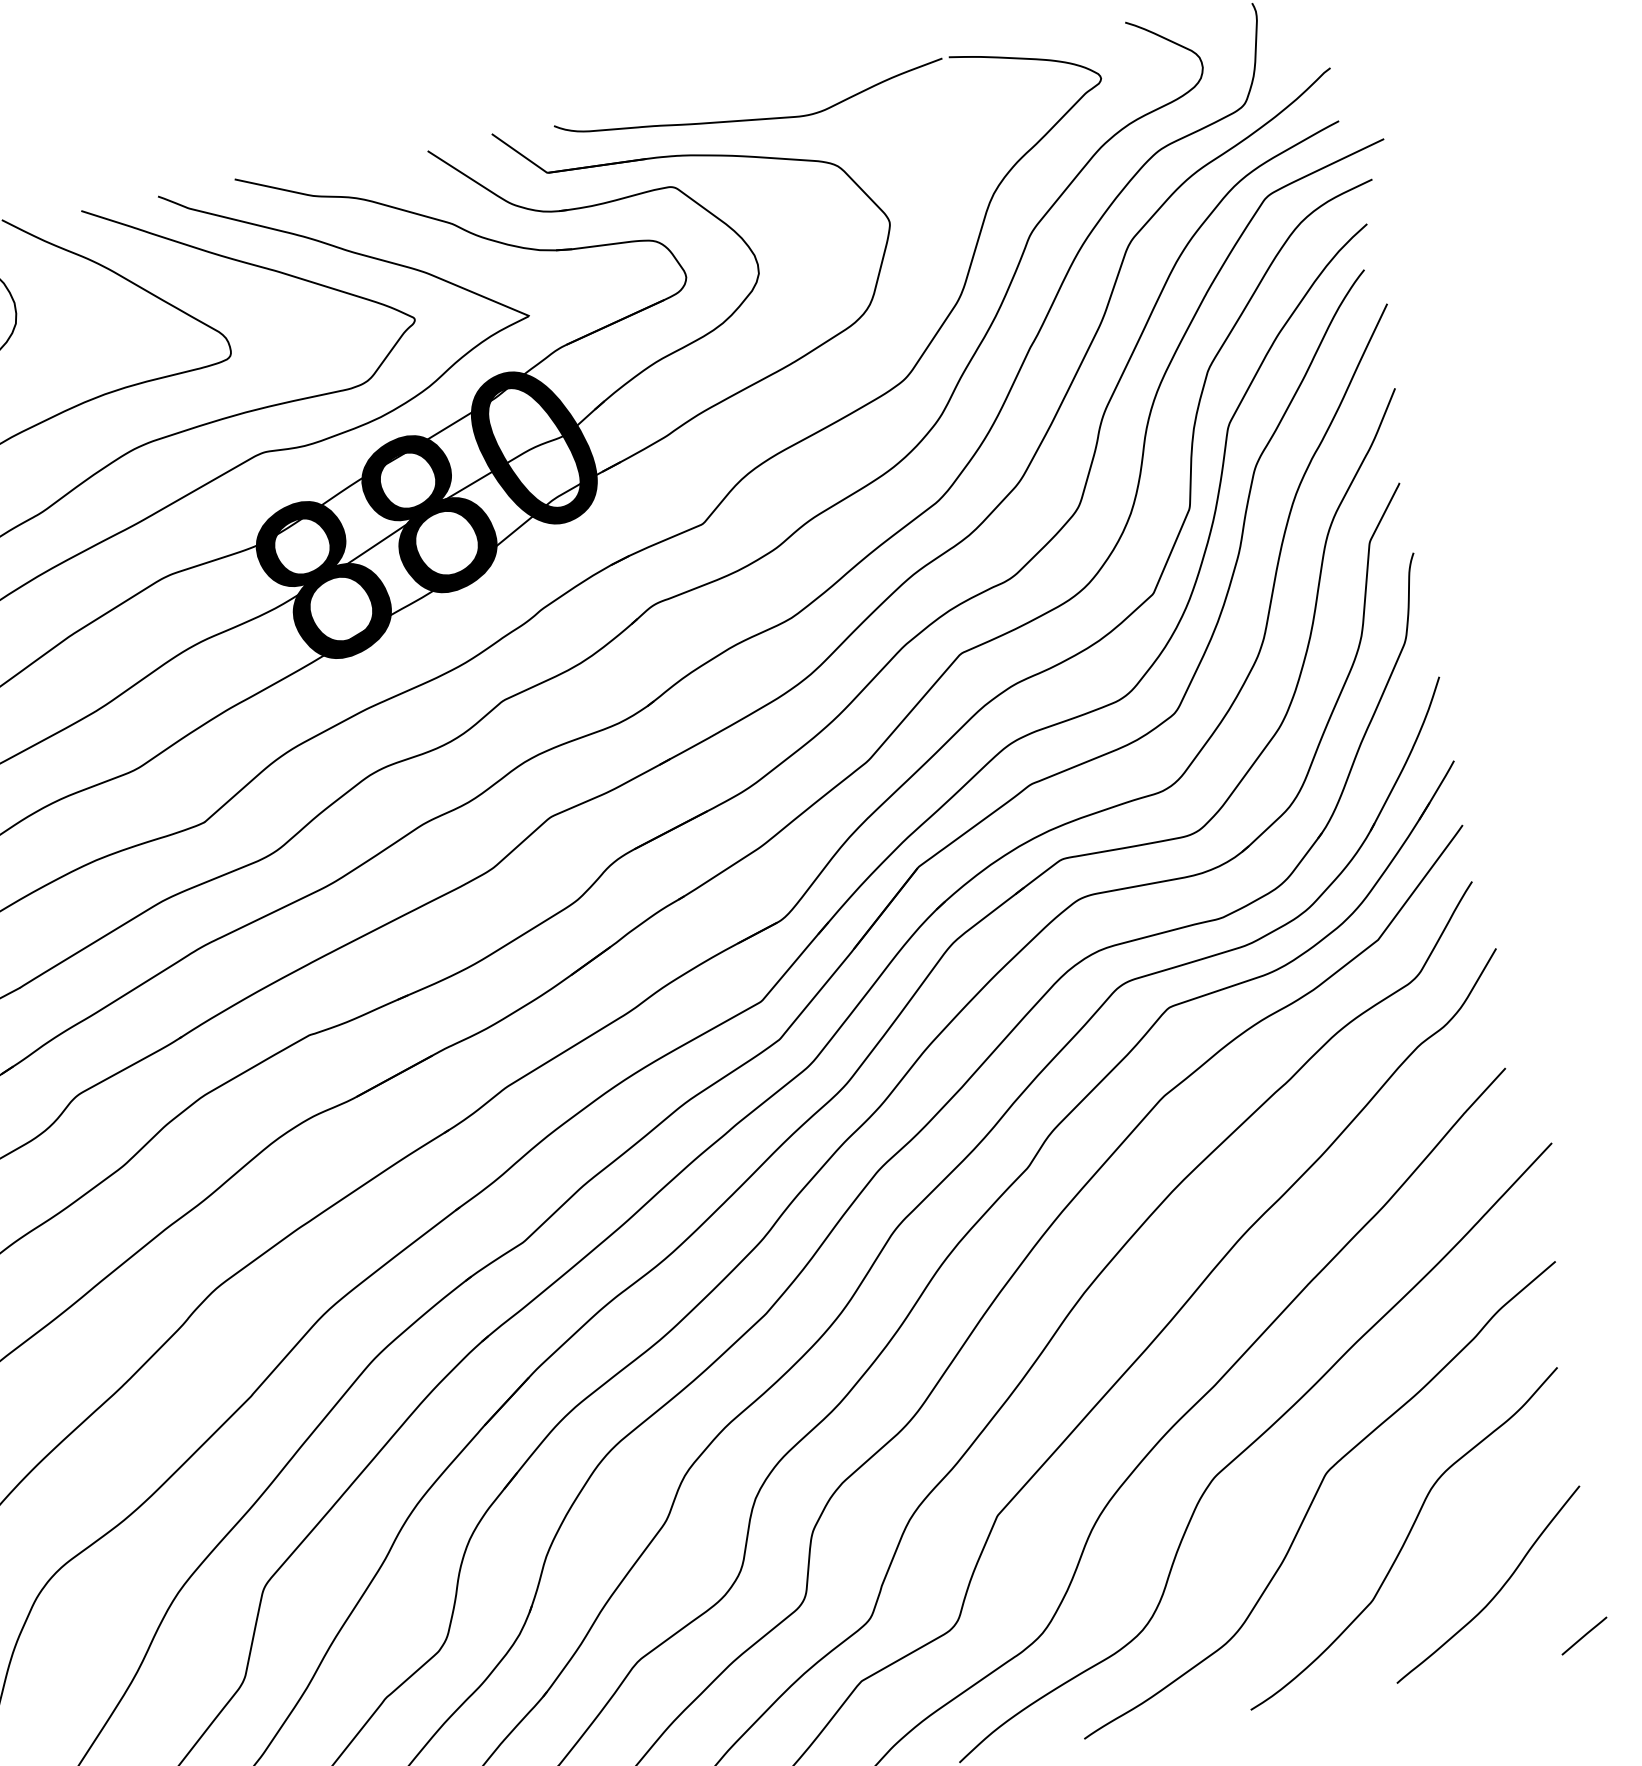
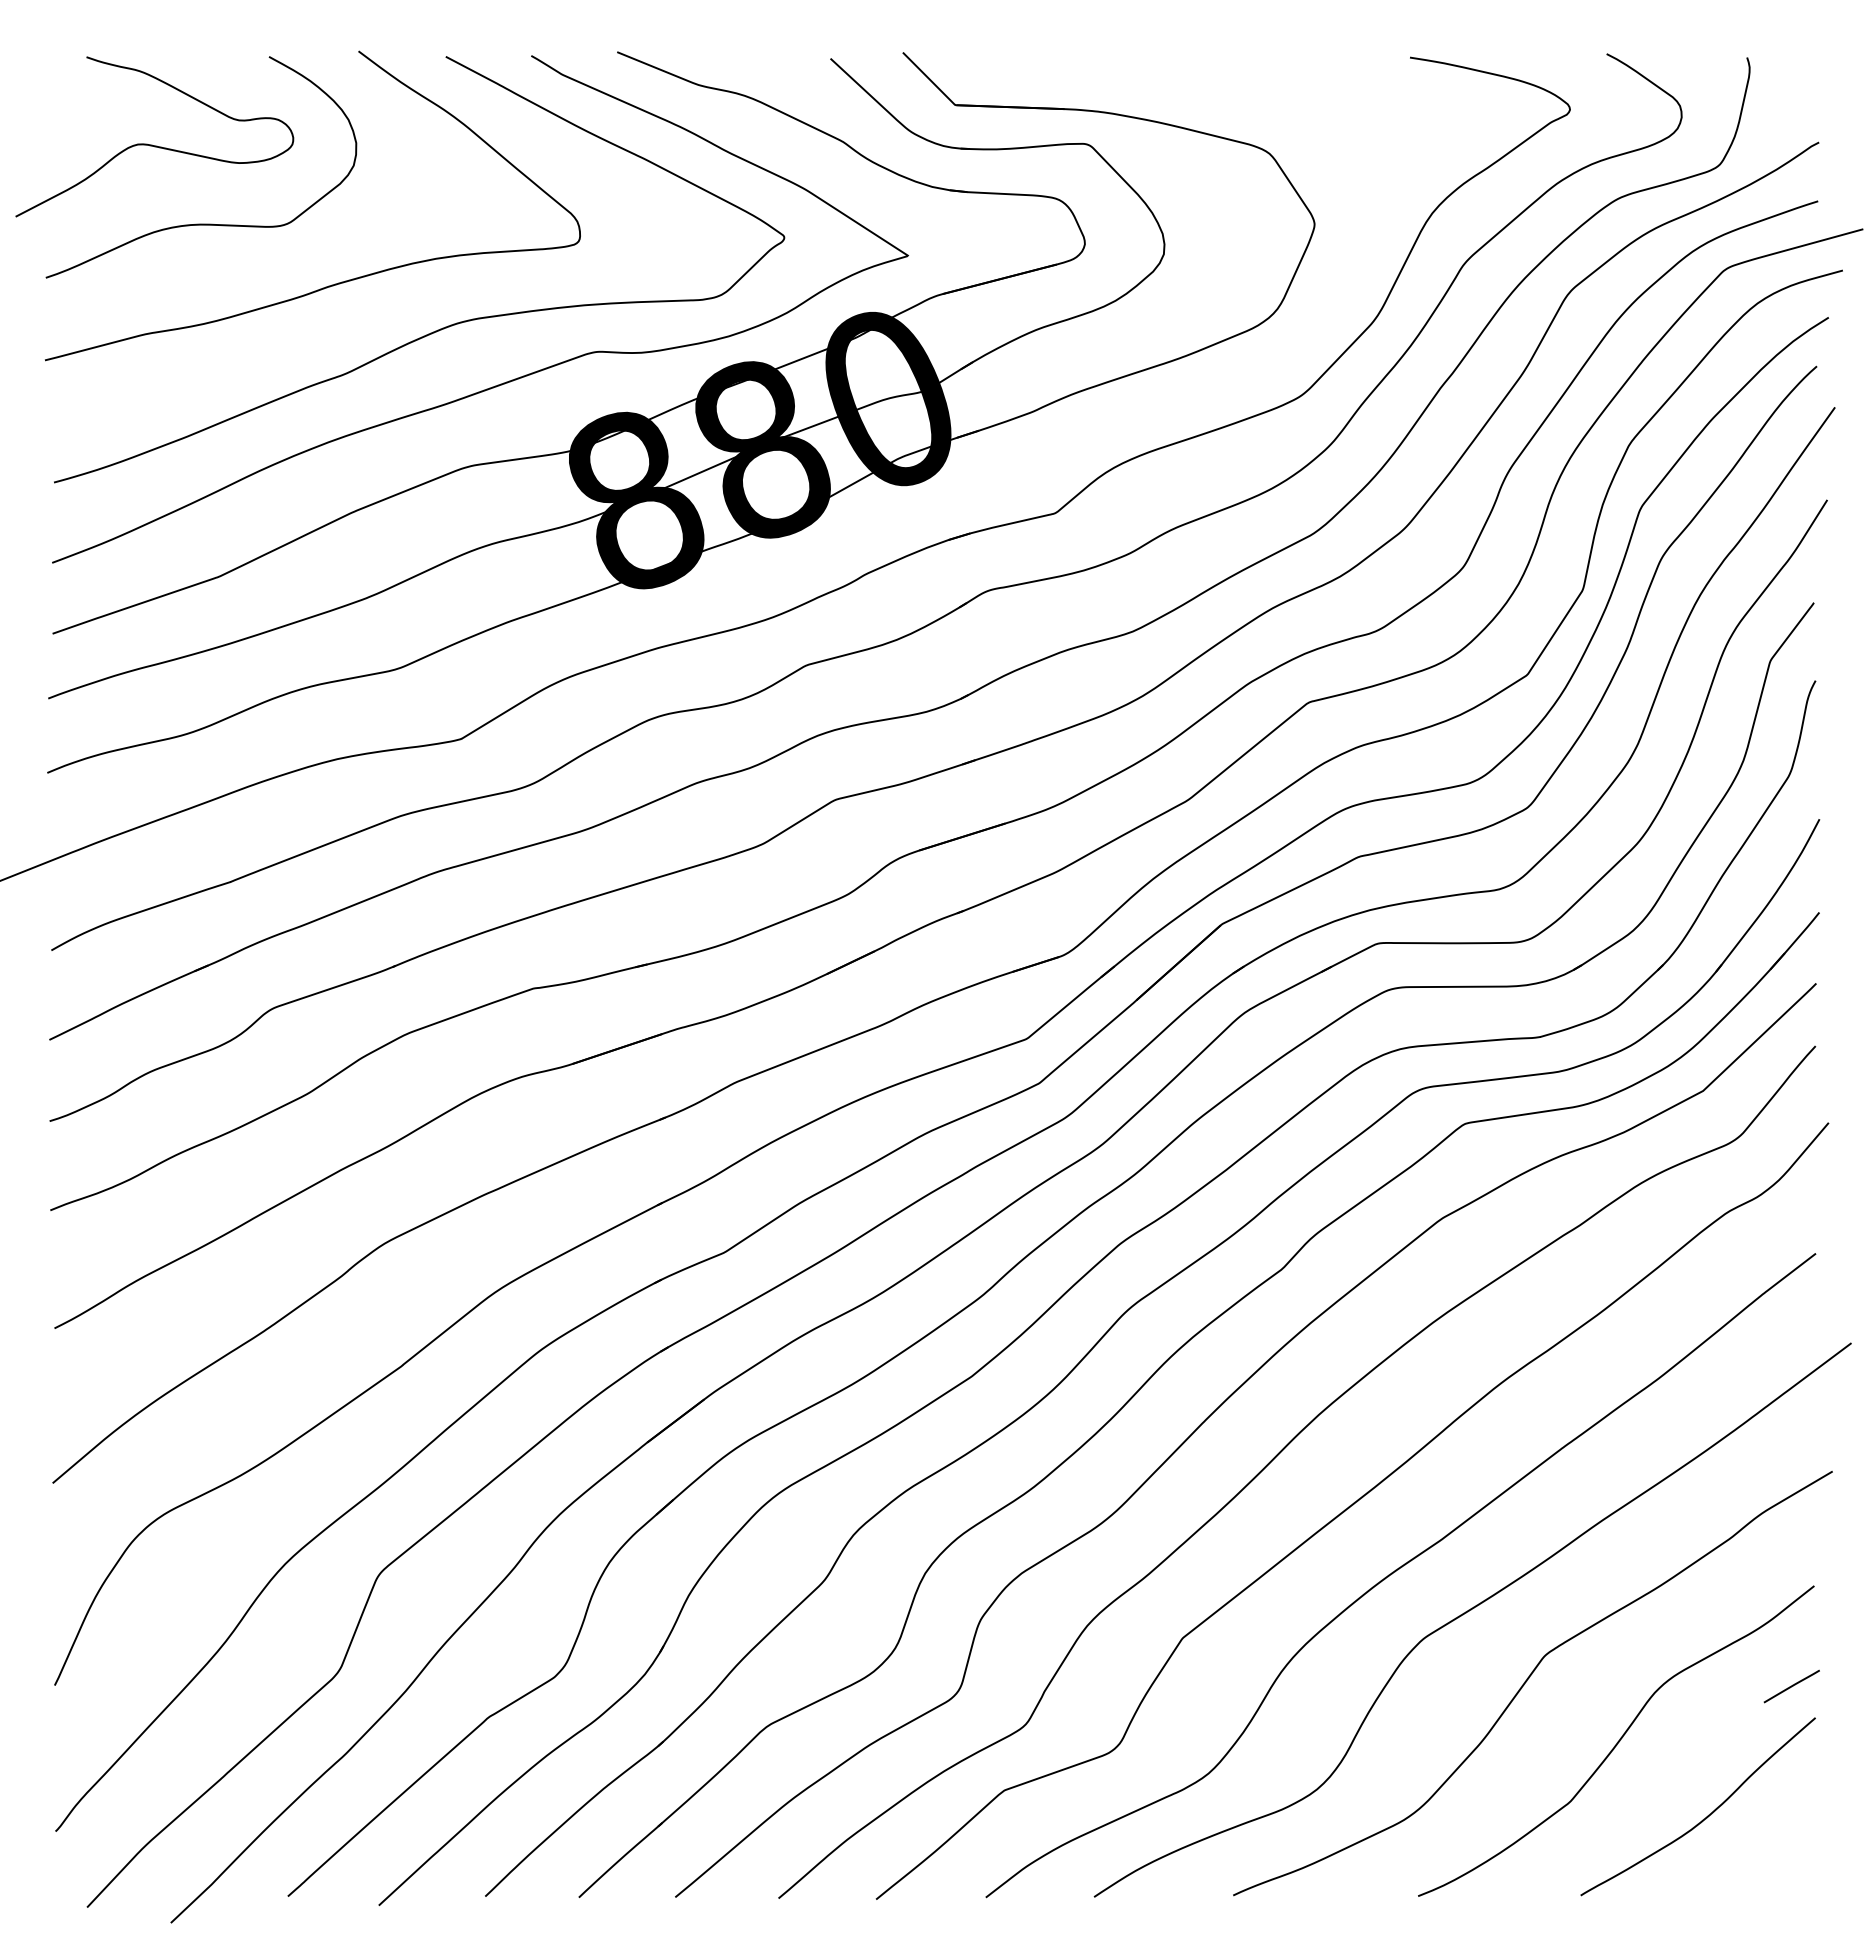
curve: (752, 119) -> (1186, 86), removed
line: (1584, 1636) -> (1791, 1686), moved

